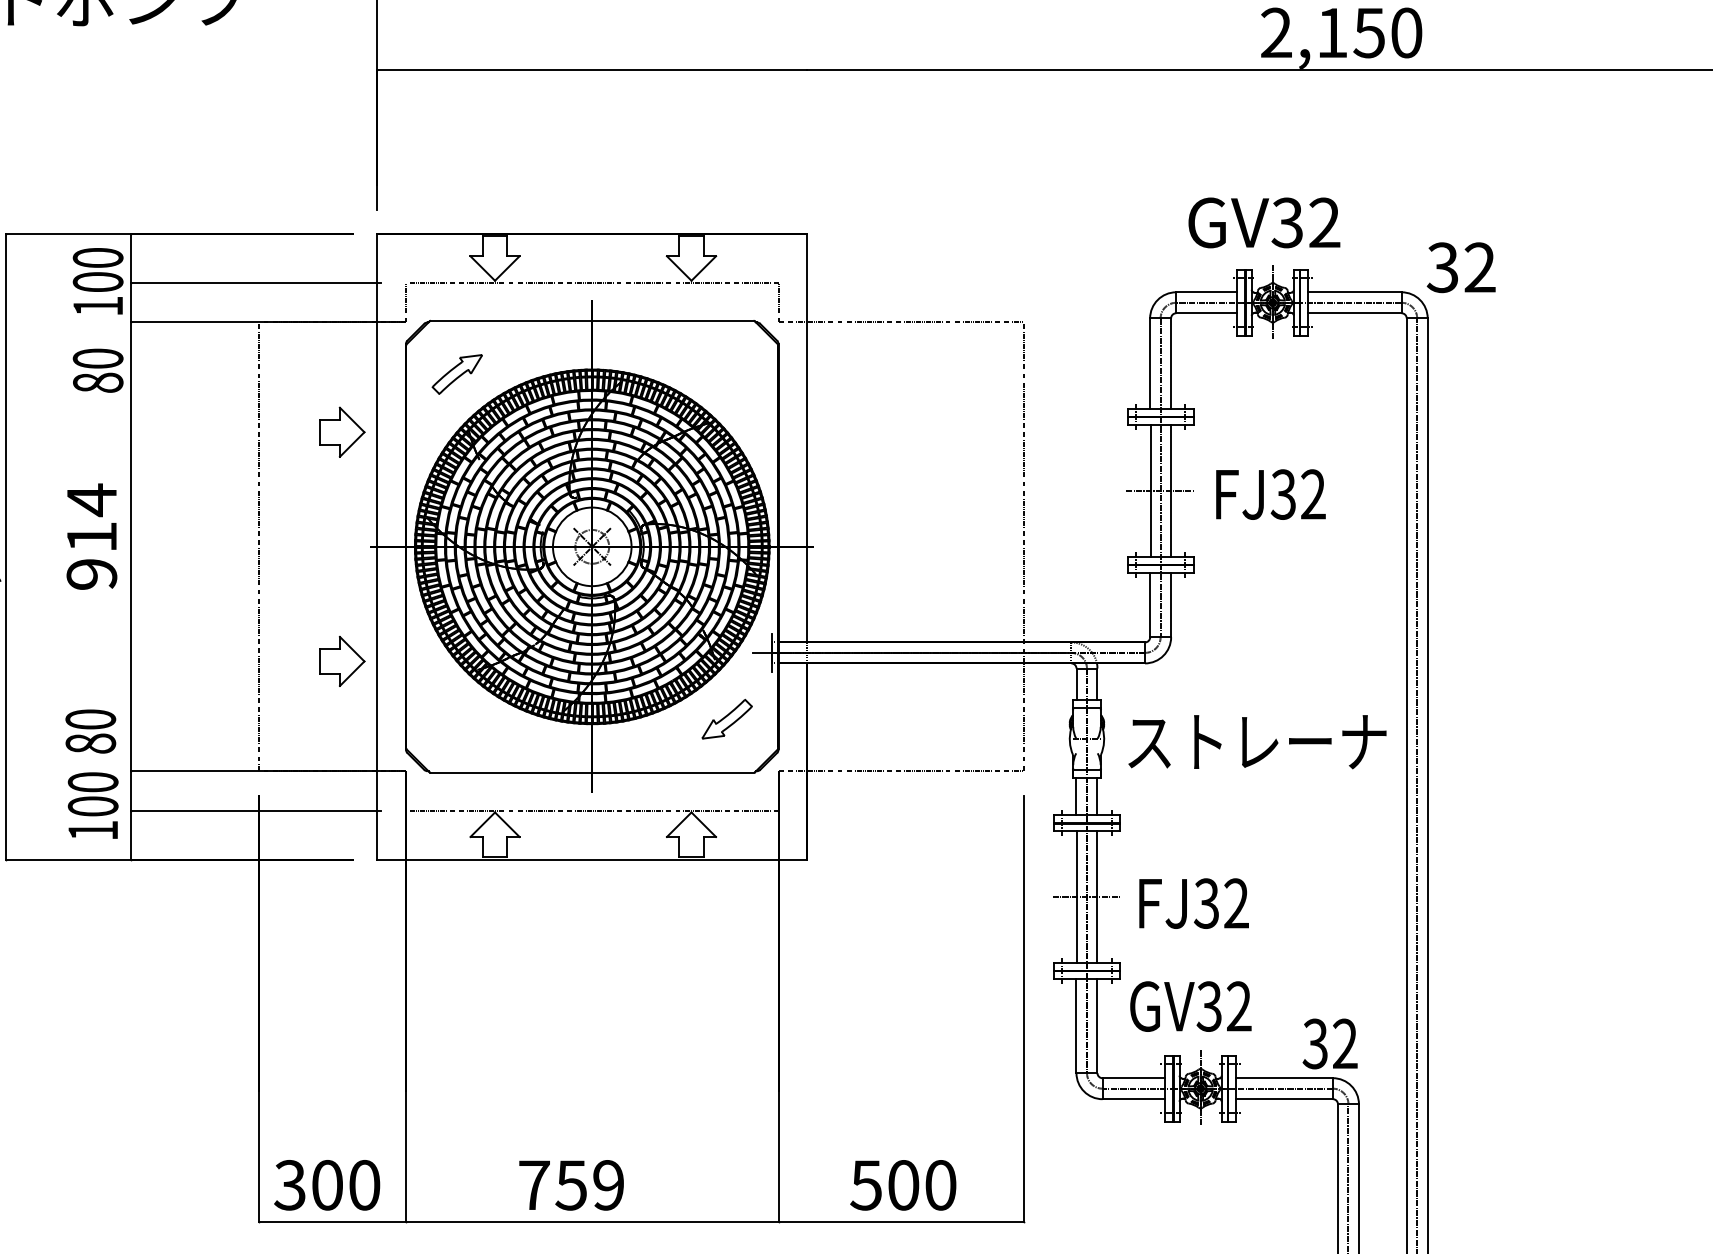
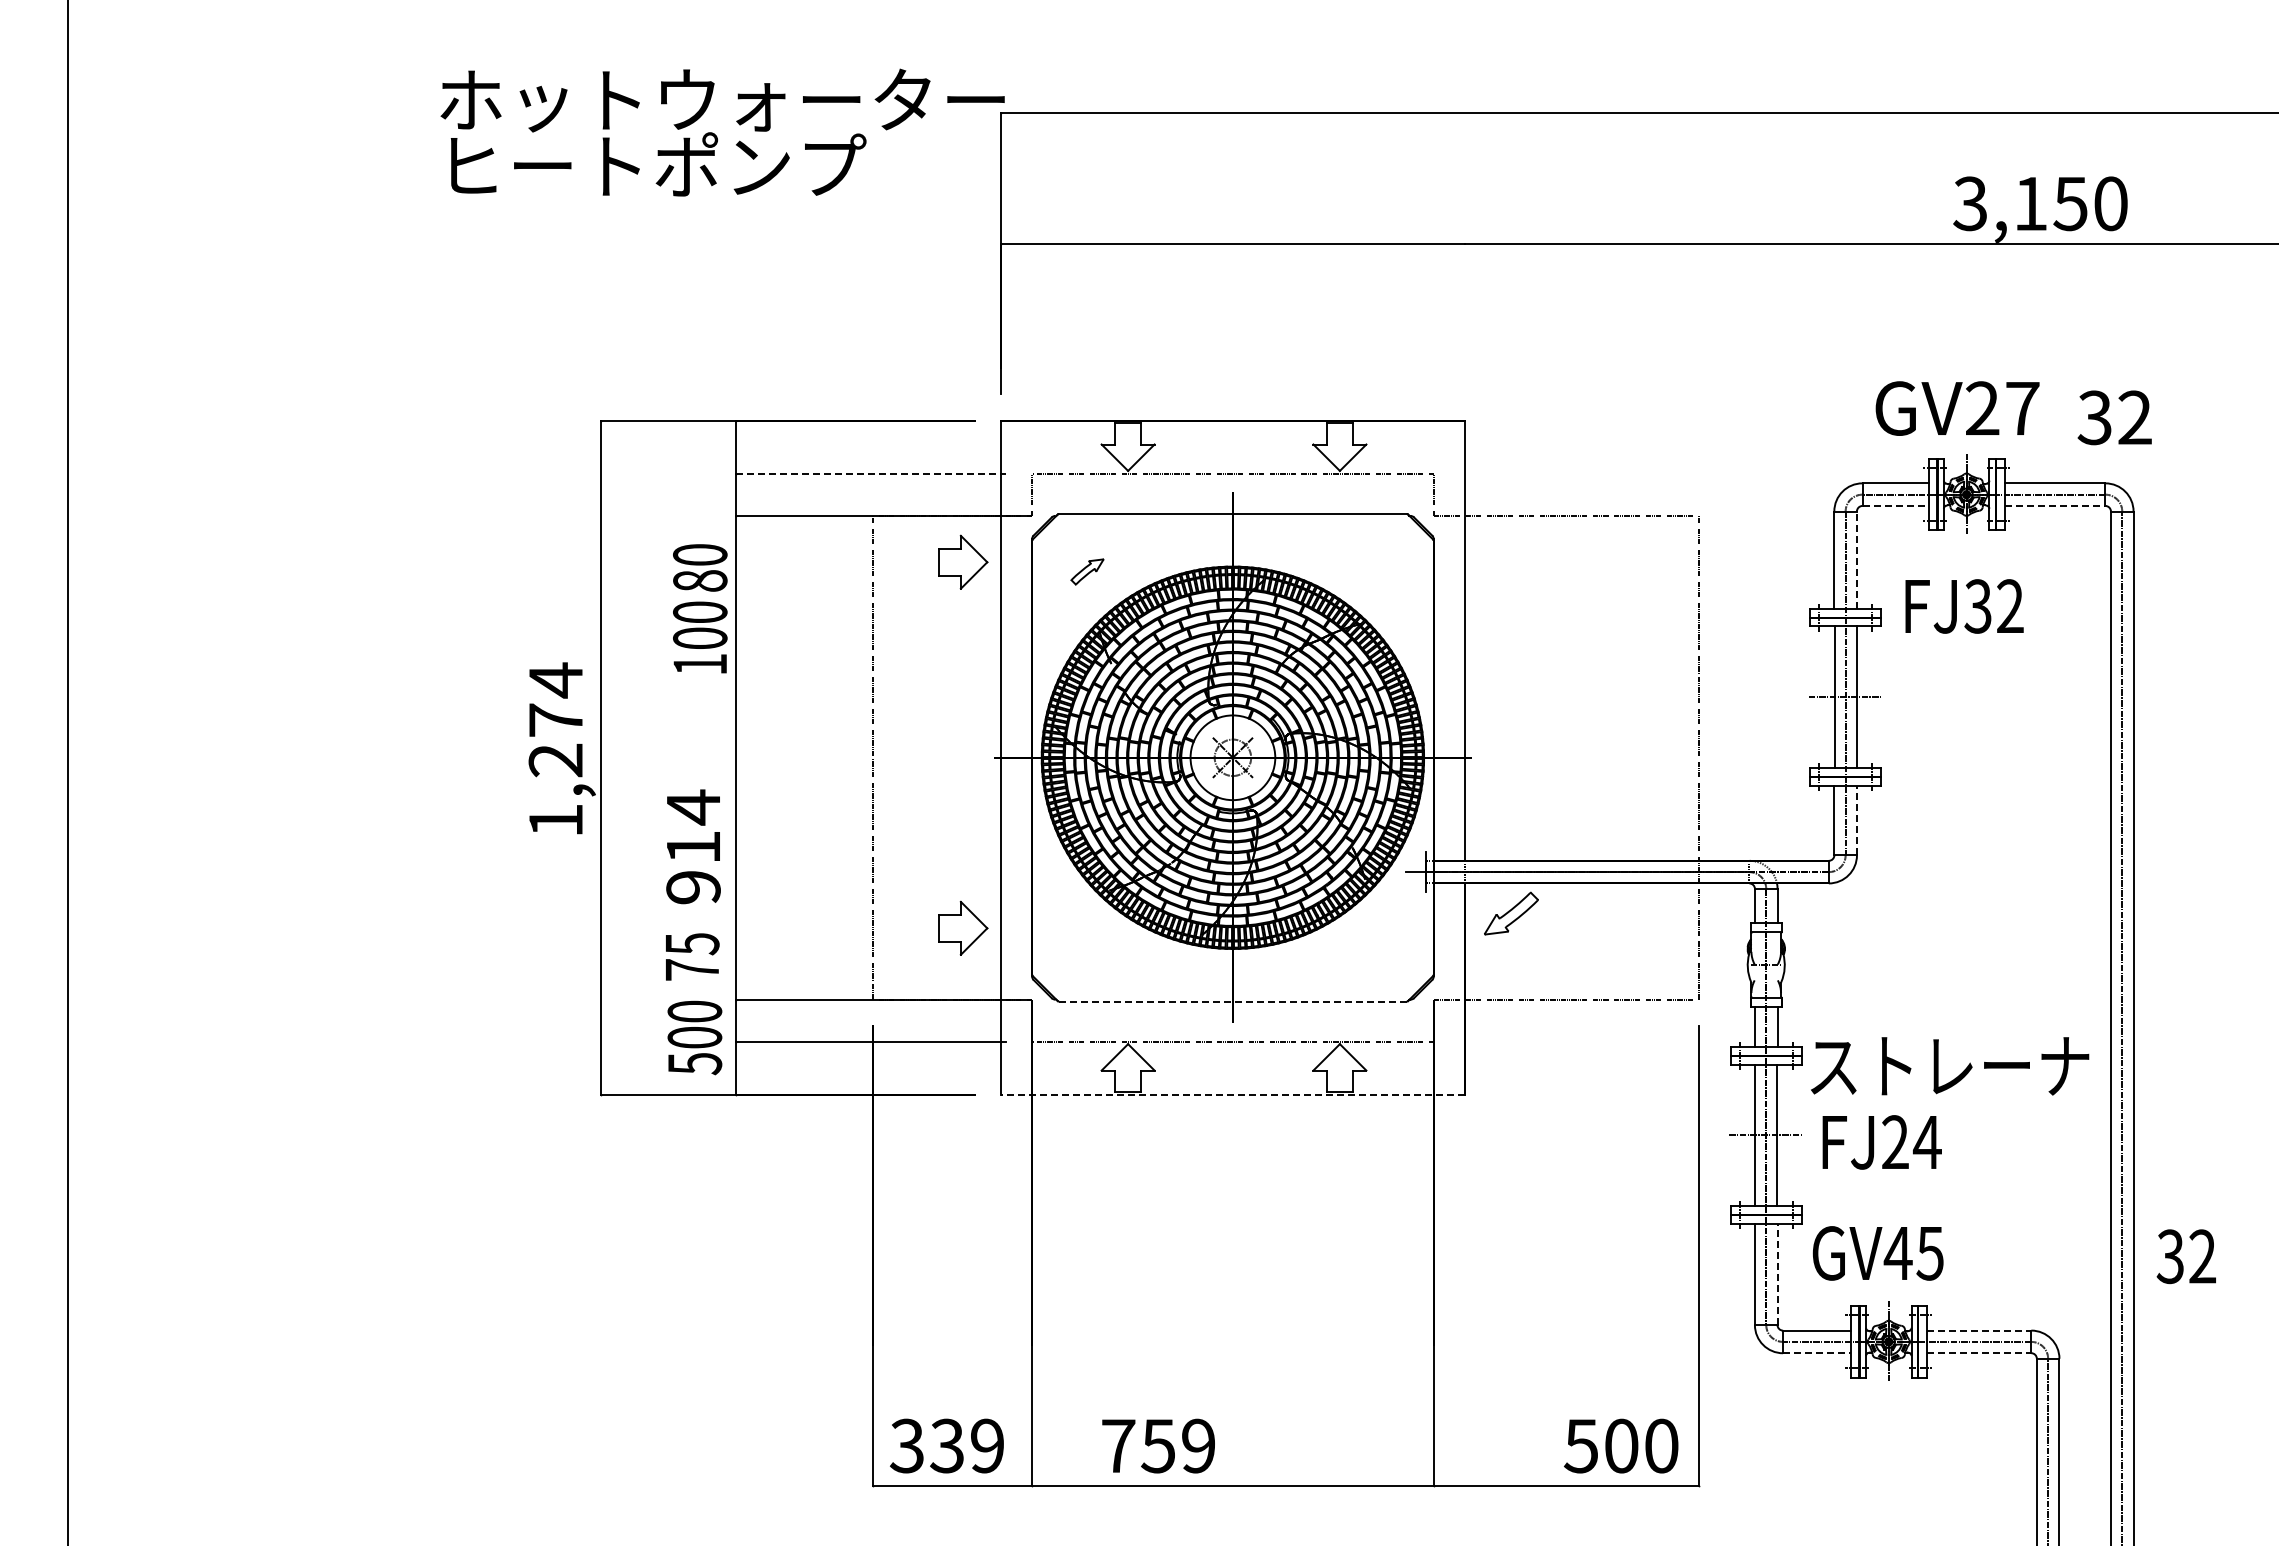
text: (1276, 32) -> (1970, 203), 2,150 -> 3,150
text: (1306, 222) -> (2002, 408), GV32 -> GV27
text: (1461, 267) -> (2114, 417), moved
text: (98, 281) -> (700, 637), moved
line: (256, 283) -> (870, 473), solid -> dashed
line: (1206, 313) -> (1895, 506), solid -> dashed
line: (1355, 313) -> (2055, 506), solid -> dashed
line: (1170, 363) -> (1856, 560), solid -> dashed
part: (457, 374) -> (1087, 571), size x0.6
part: (342, 431) -> (963, 561), moved
text: (1270, 494) -> (1964, 606), moved
text: (91, 536) -> (693, 846), moved
line: (1170, 605) -> (1856, 820), solid -> dashed
part: (342, 660) -> (963, 927), moved
part: (727, 719) -> (1511, 913), moved
text: (90, 731) -> (692, 956), 80 -> 75
text: (1257, 742) -> (1950, 1066), moved
line: (591, 772) -> (1232, 1001), solid -> dashed
text: (93, 831) -> (695, 1064), 100 -> 500
line: (591, 859) -> (1232, 1094), solid -> dashed
text: (1221, 903) -> (1911, 1142), FJ32 -> FJ24
text: (1223, 1006) -> (1913, 1253), GV32 -> GV45
line: (1097, 1026) -> (1777, 1274), solid -> dashed
text: (1329, 1043) -> (2185, 1256), moved
line: (1284, 1078) -> (1979, 1330), solid -> dashed
line: (1133, 1099) -> (1816, 1353), solid -> dashed
line: (1284, 1099) -> (1979, 1353), solid -> dashed
text: (346, 1184) -> (967, 1445), 300 -> 339
text: (571, 1184) -> (1158, 1445), moved
text: (903, 1184) -> (1621, 1445), moved

